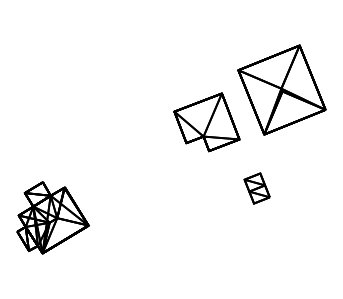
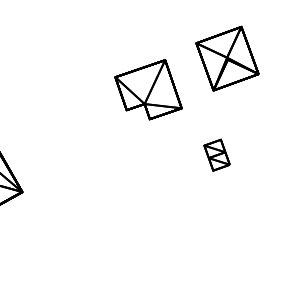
part: (281, 89) -> (227, 58), size x0.7
part: (256, 188) -> (216, 155), moved

